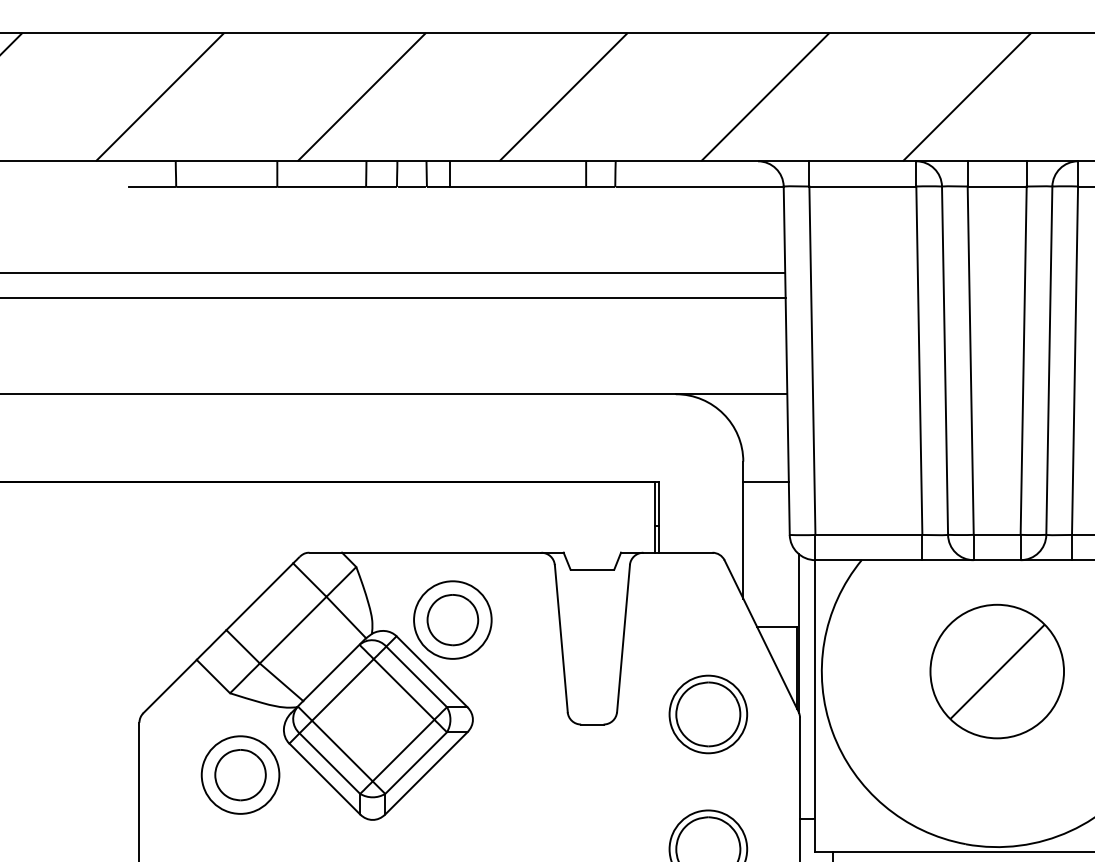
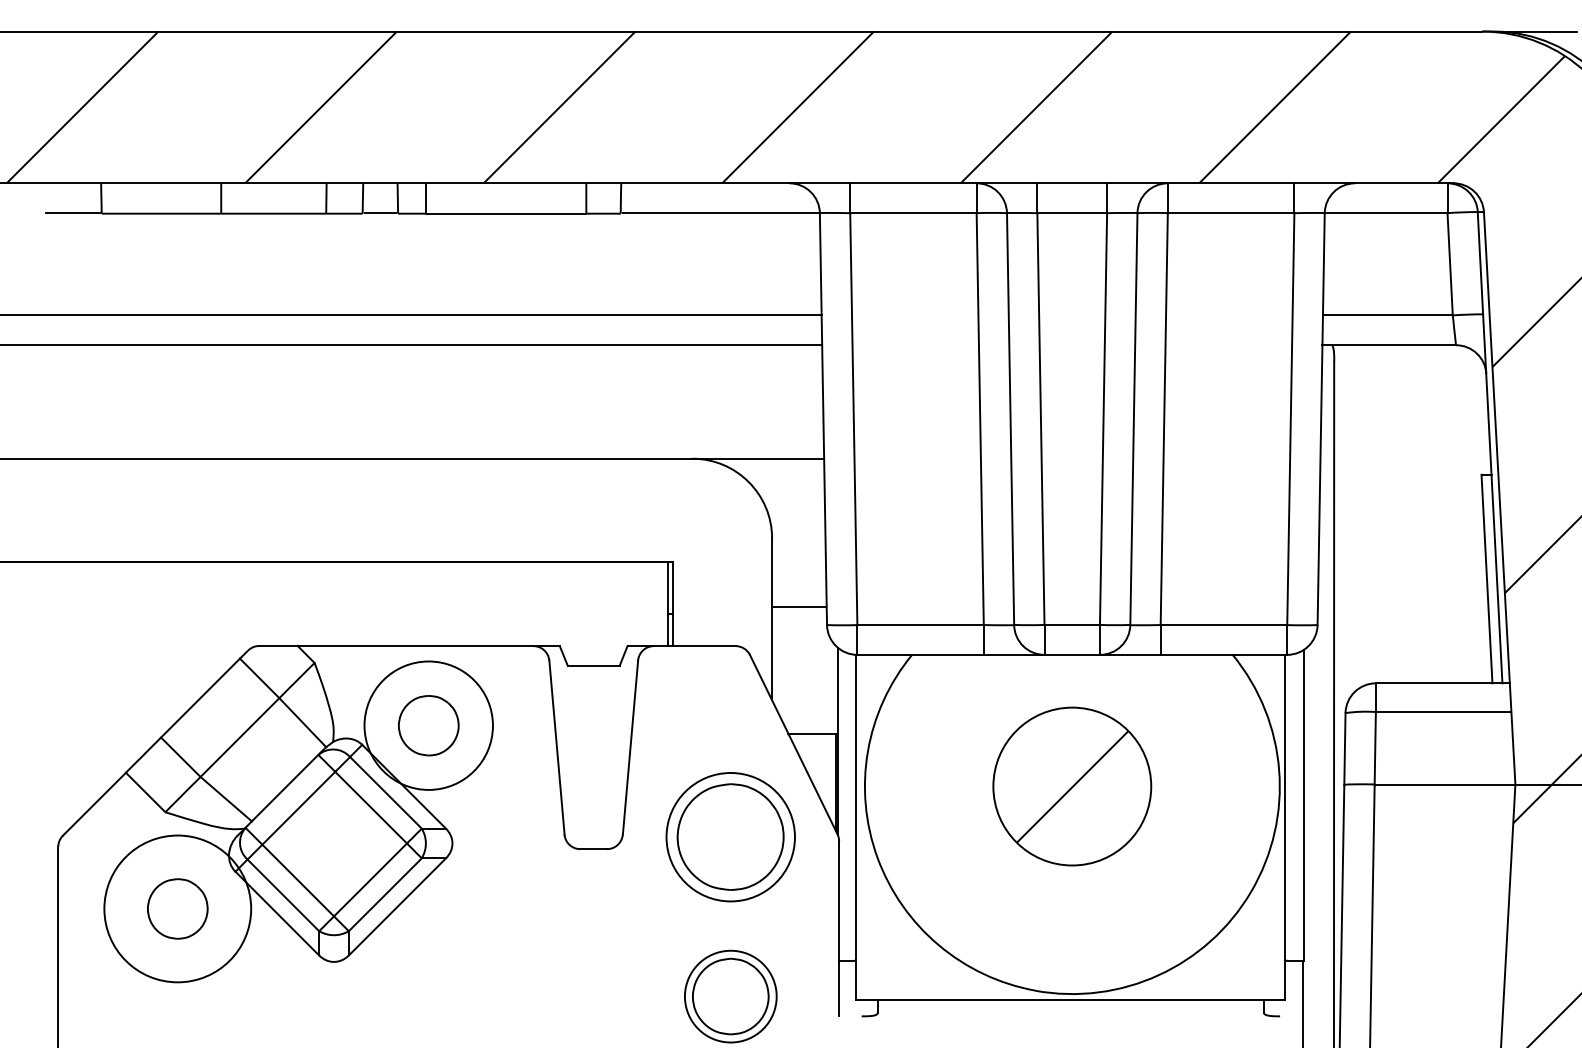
line: (765, 482) -> (798, 607), moved
circle: (452, 619) -> (428, 725), size x1.4
part: (708, 714) -> (730, 837), size x1.4
circle: (240, 774) -> (177, 908), size x1.6

